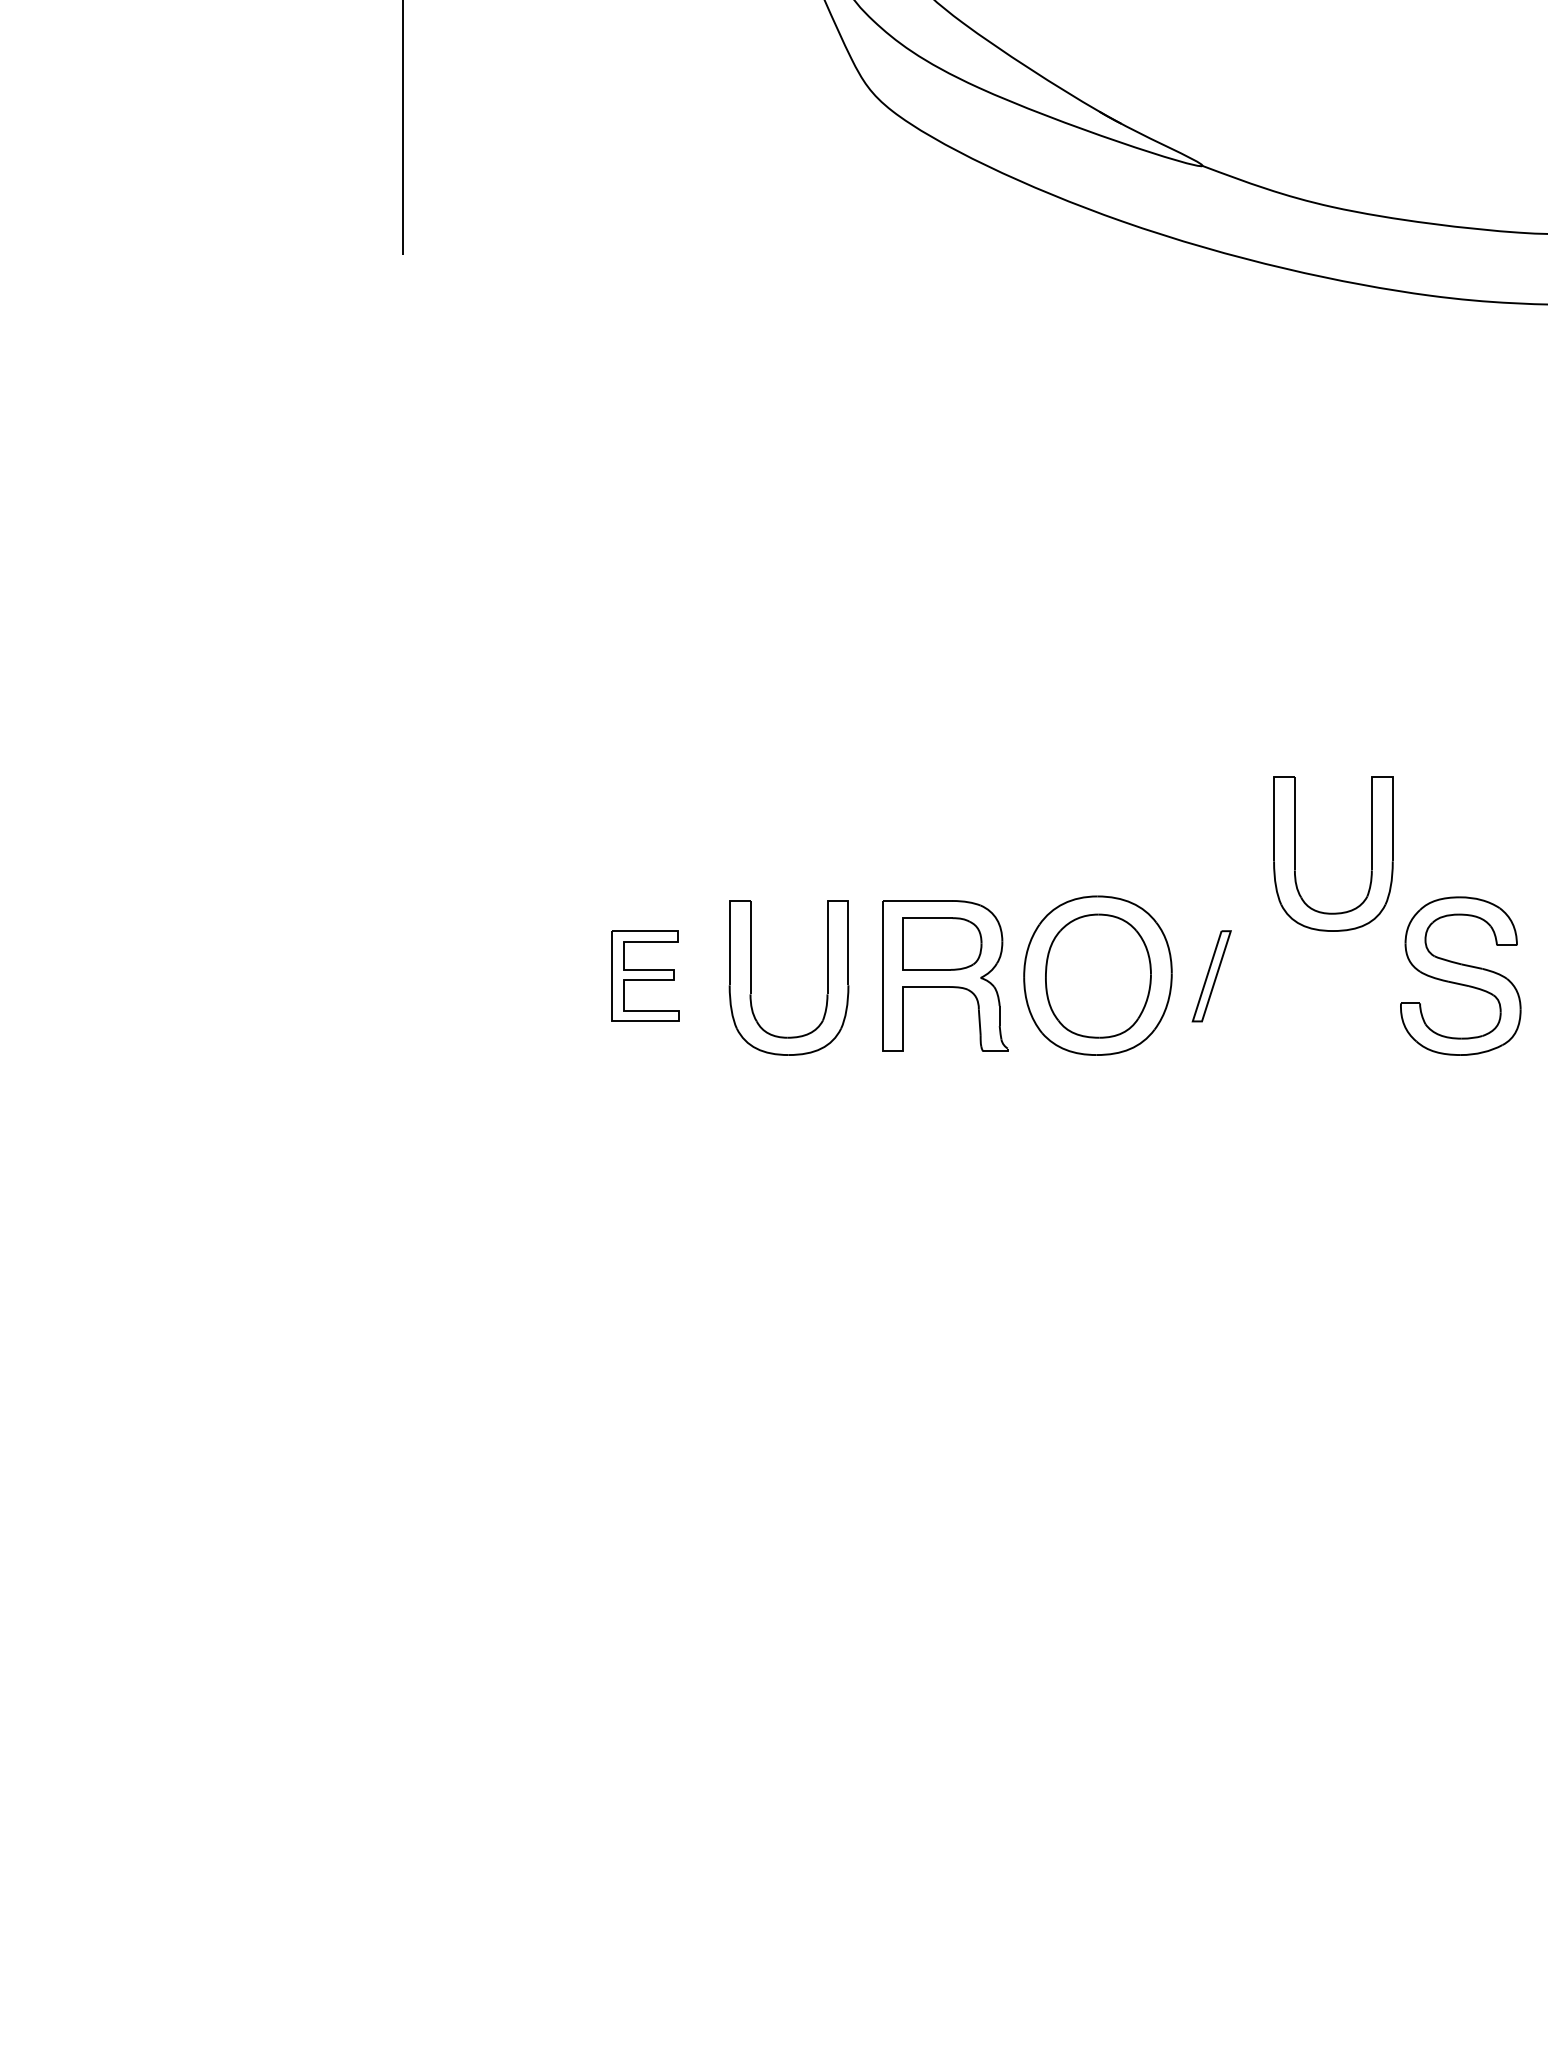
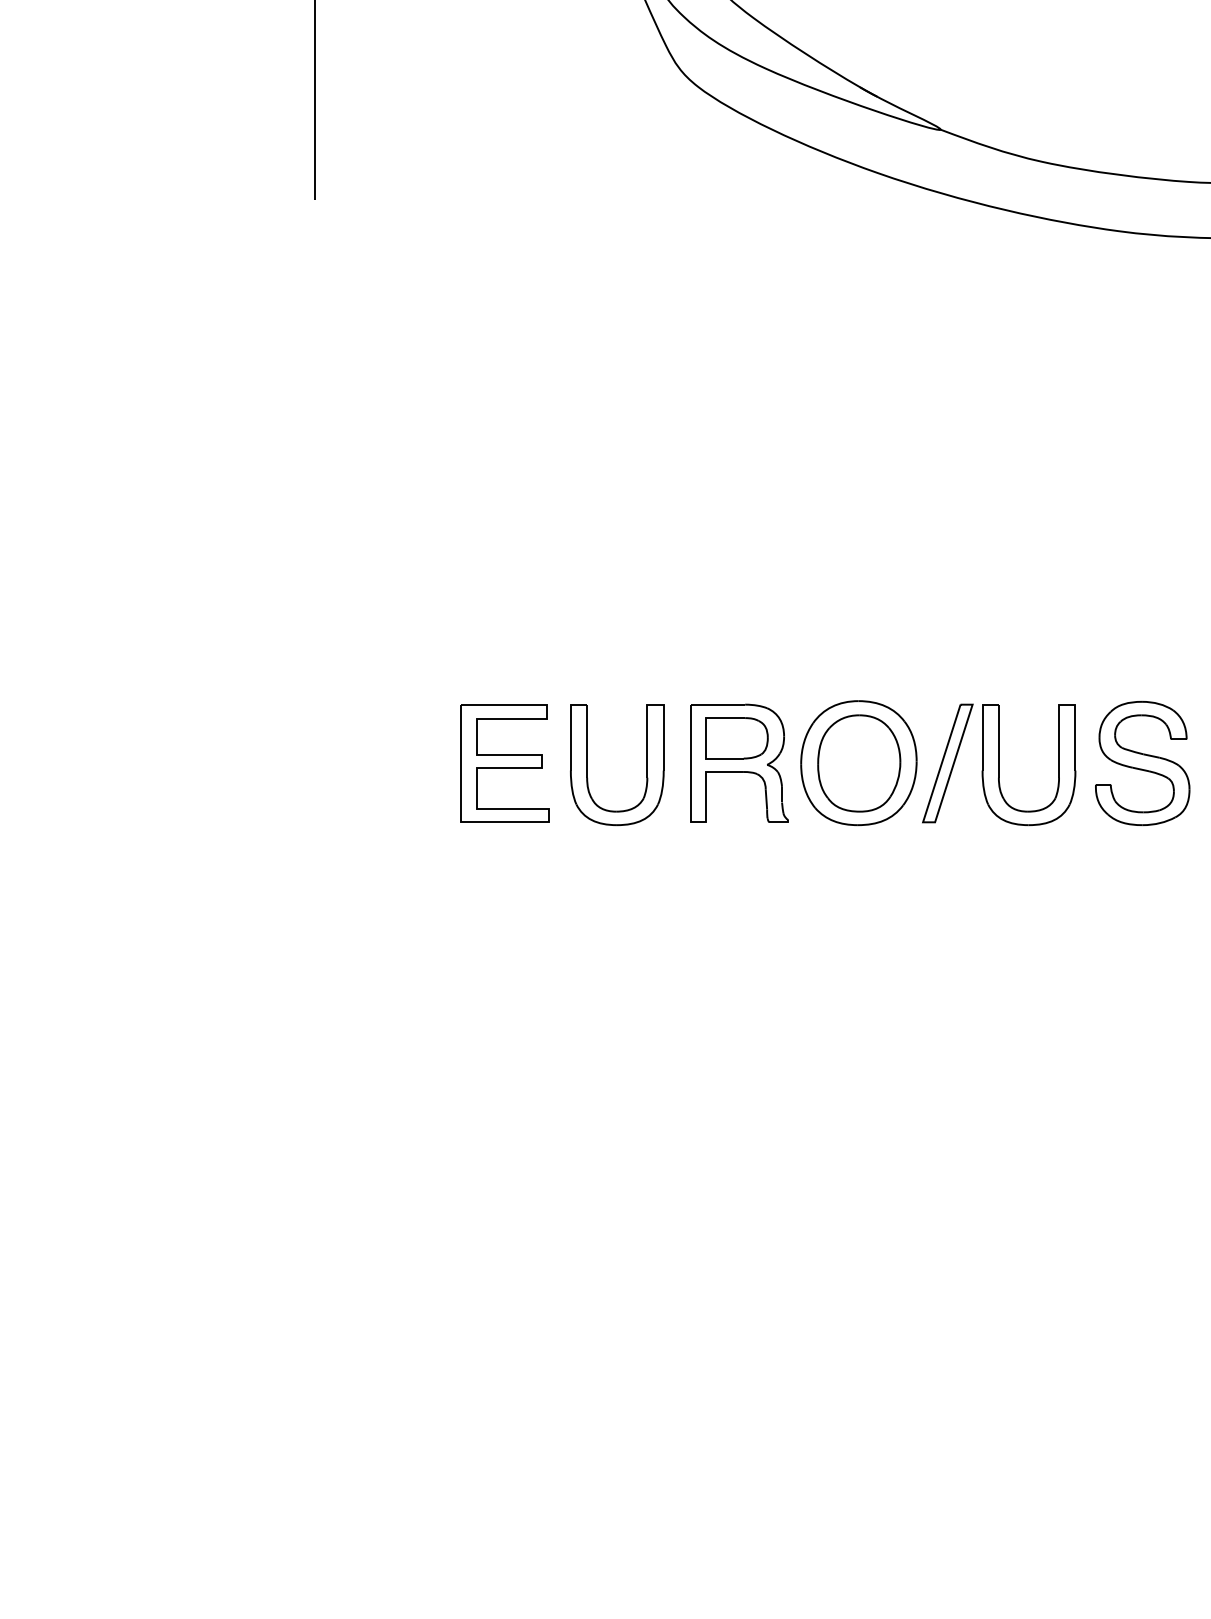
part: (1295, 853) -> (999, 764), moved
part: (645, 975) -> (504, 762), size x1.67
part: (1211, 976) -> (947, 763), size x1.67

